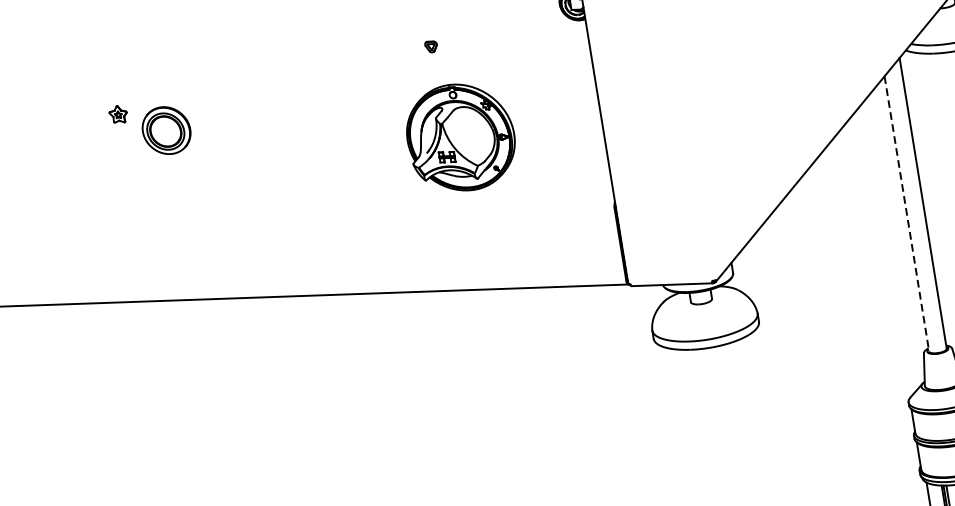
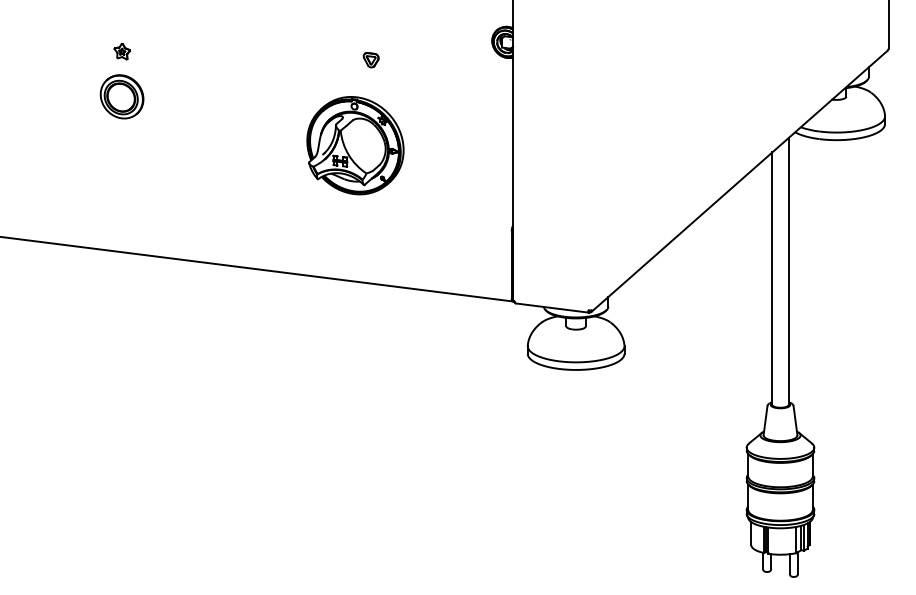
part: (430, 47) -> (370, 60), size x1.43
part: (117, 114) -> (121, 51), moved
part: (460, 137) -> (355, 145), moved
line: (907, 214) -> (772, 279), dashed -> solid

